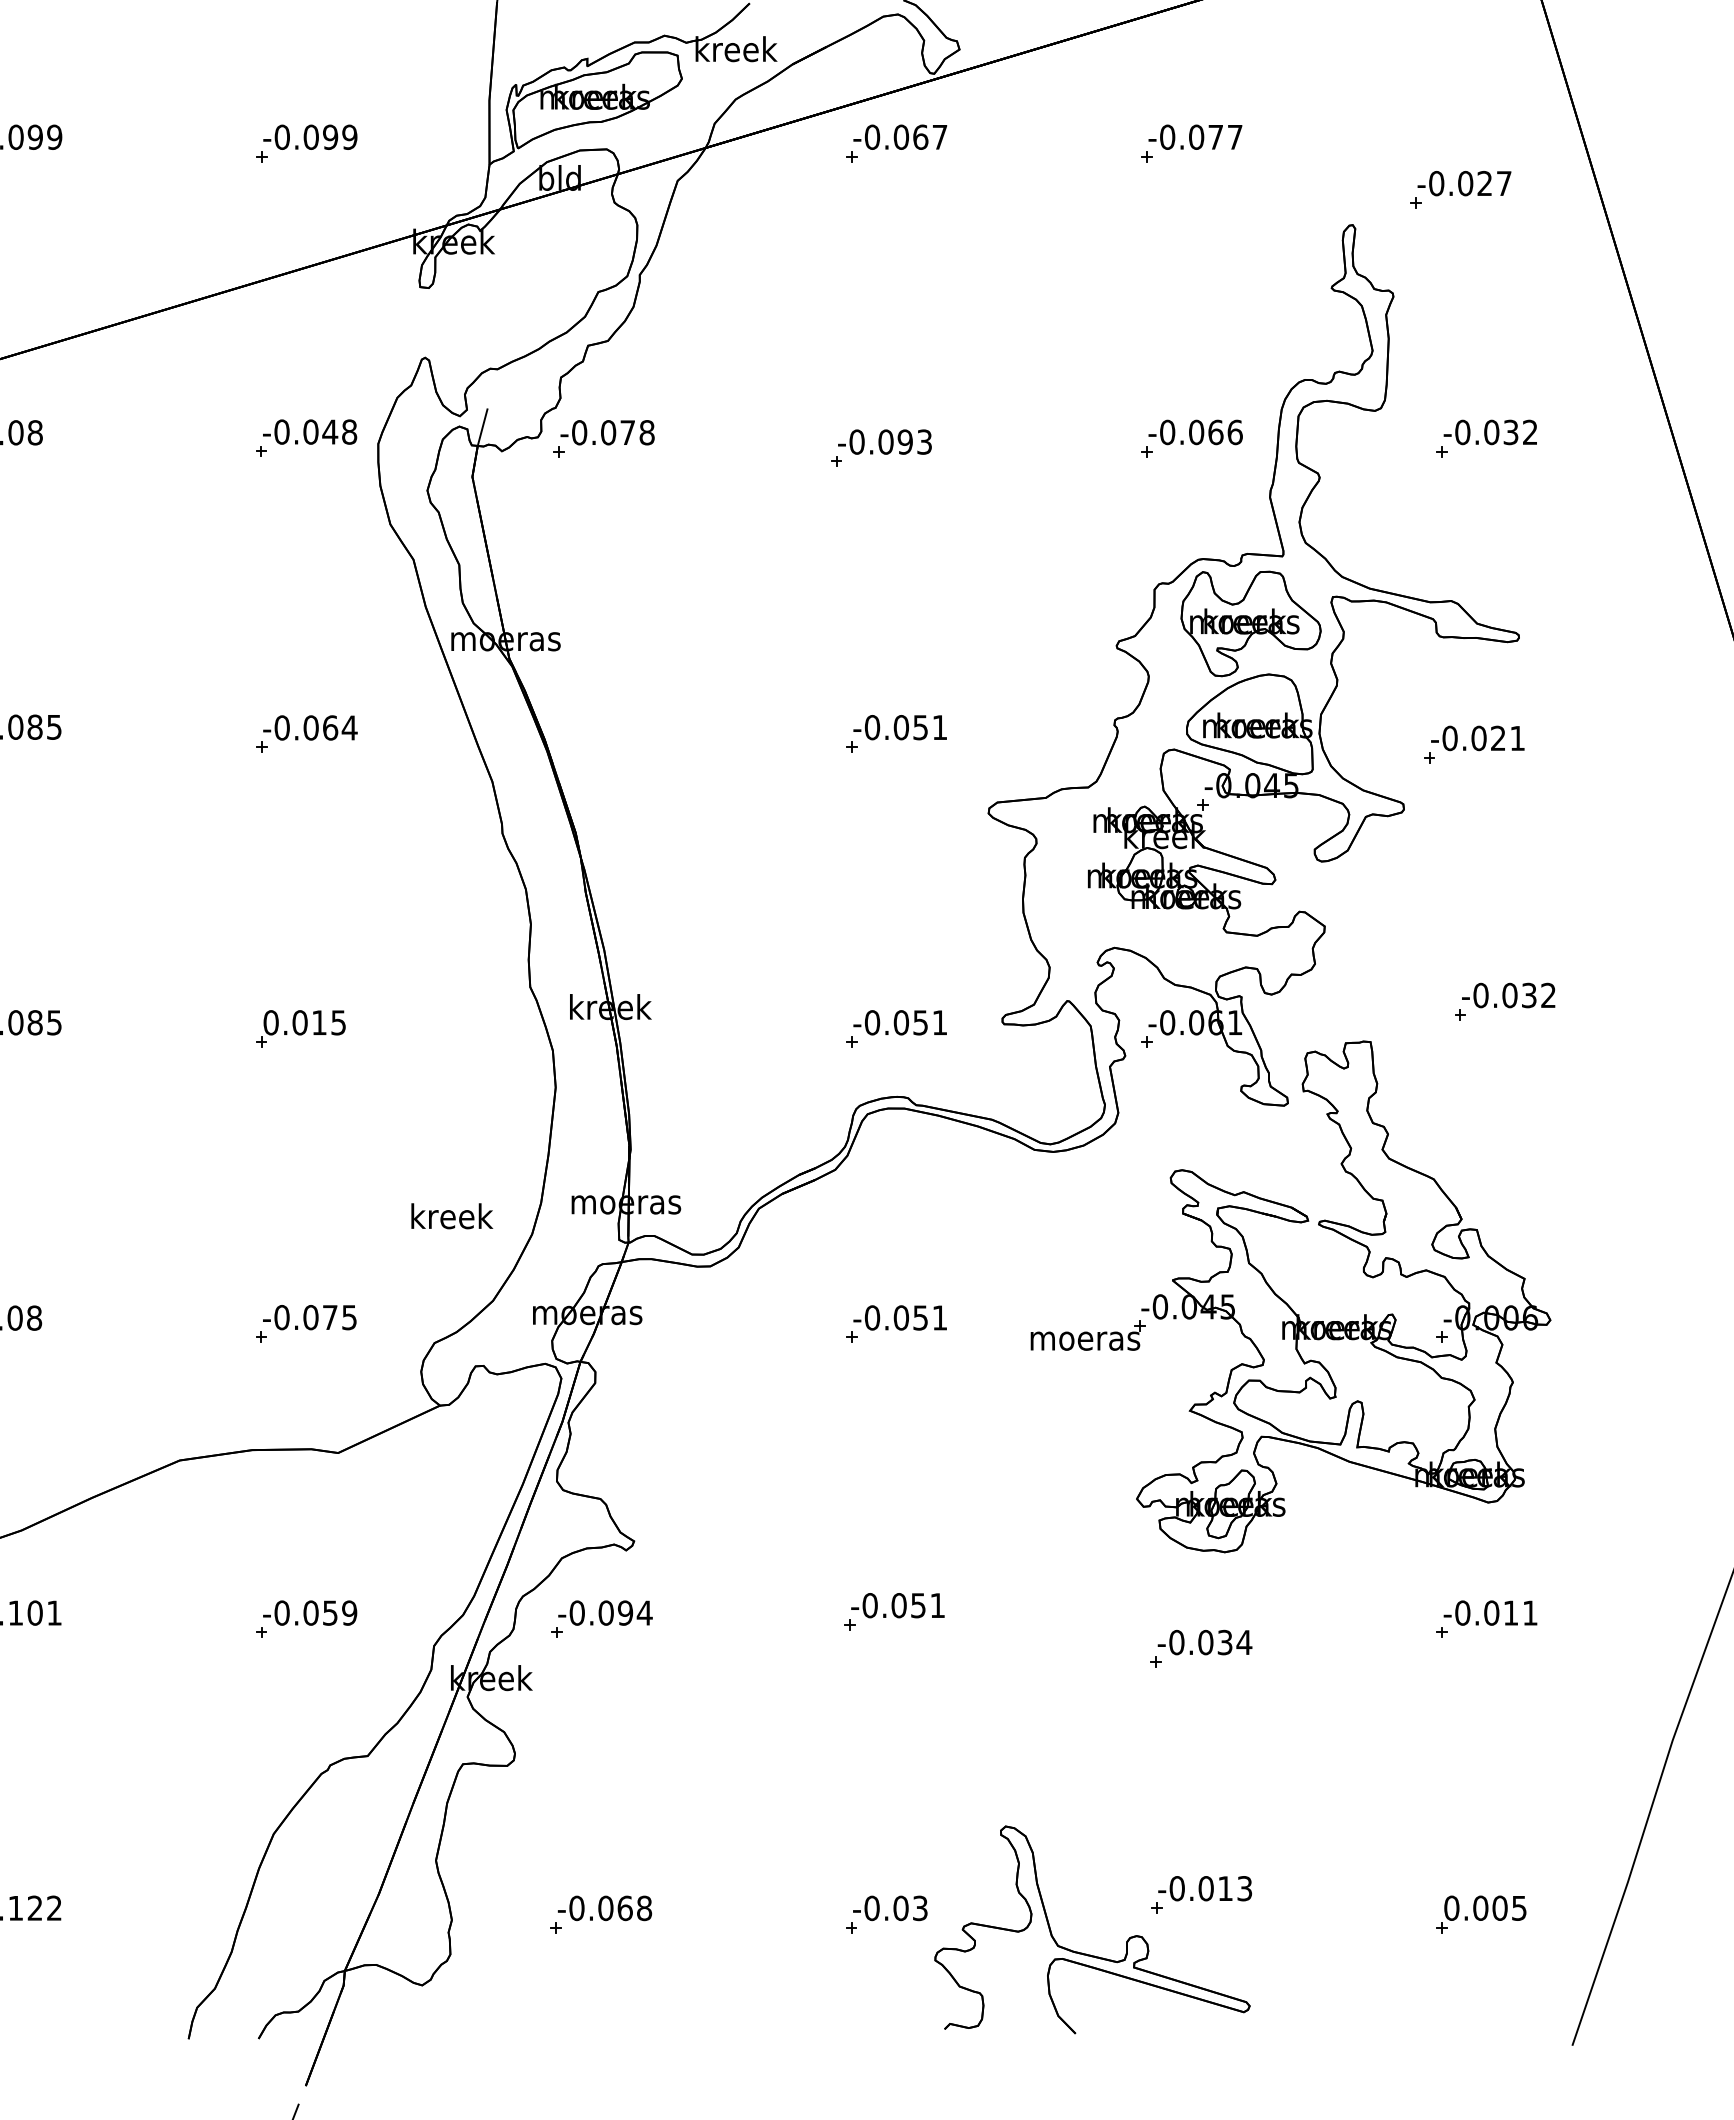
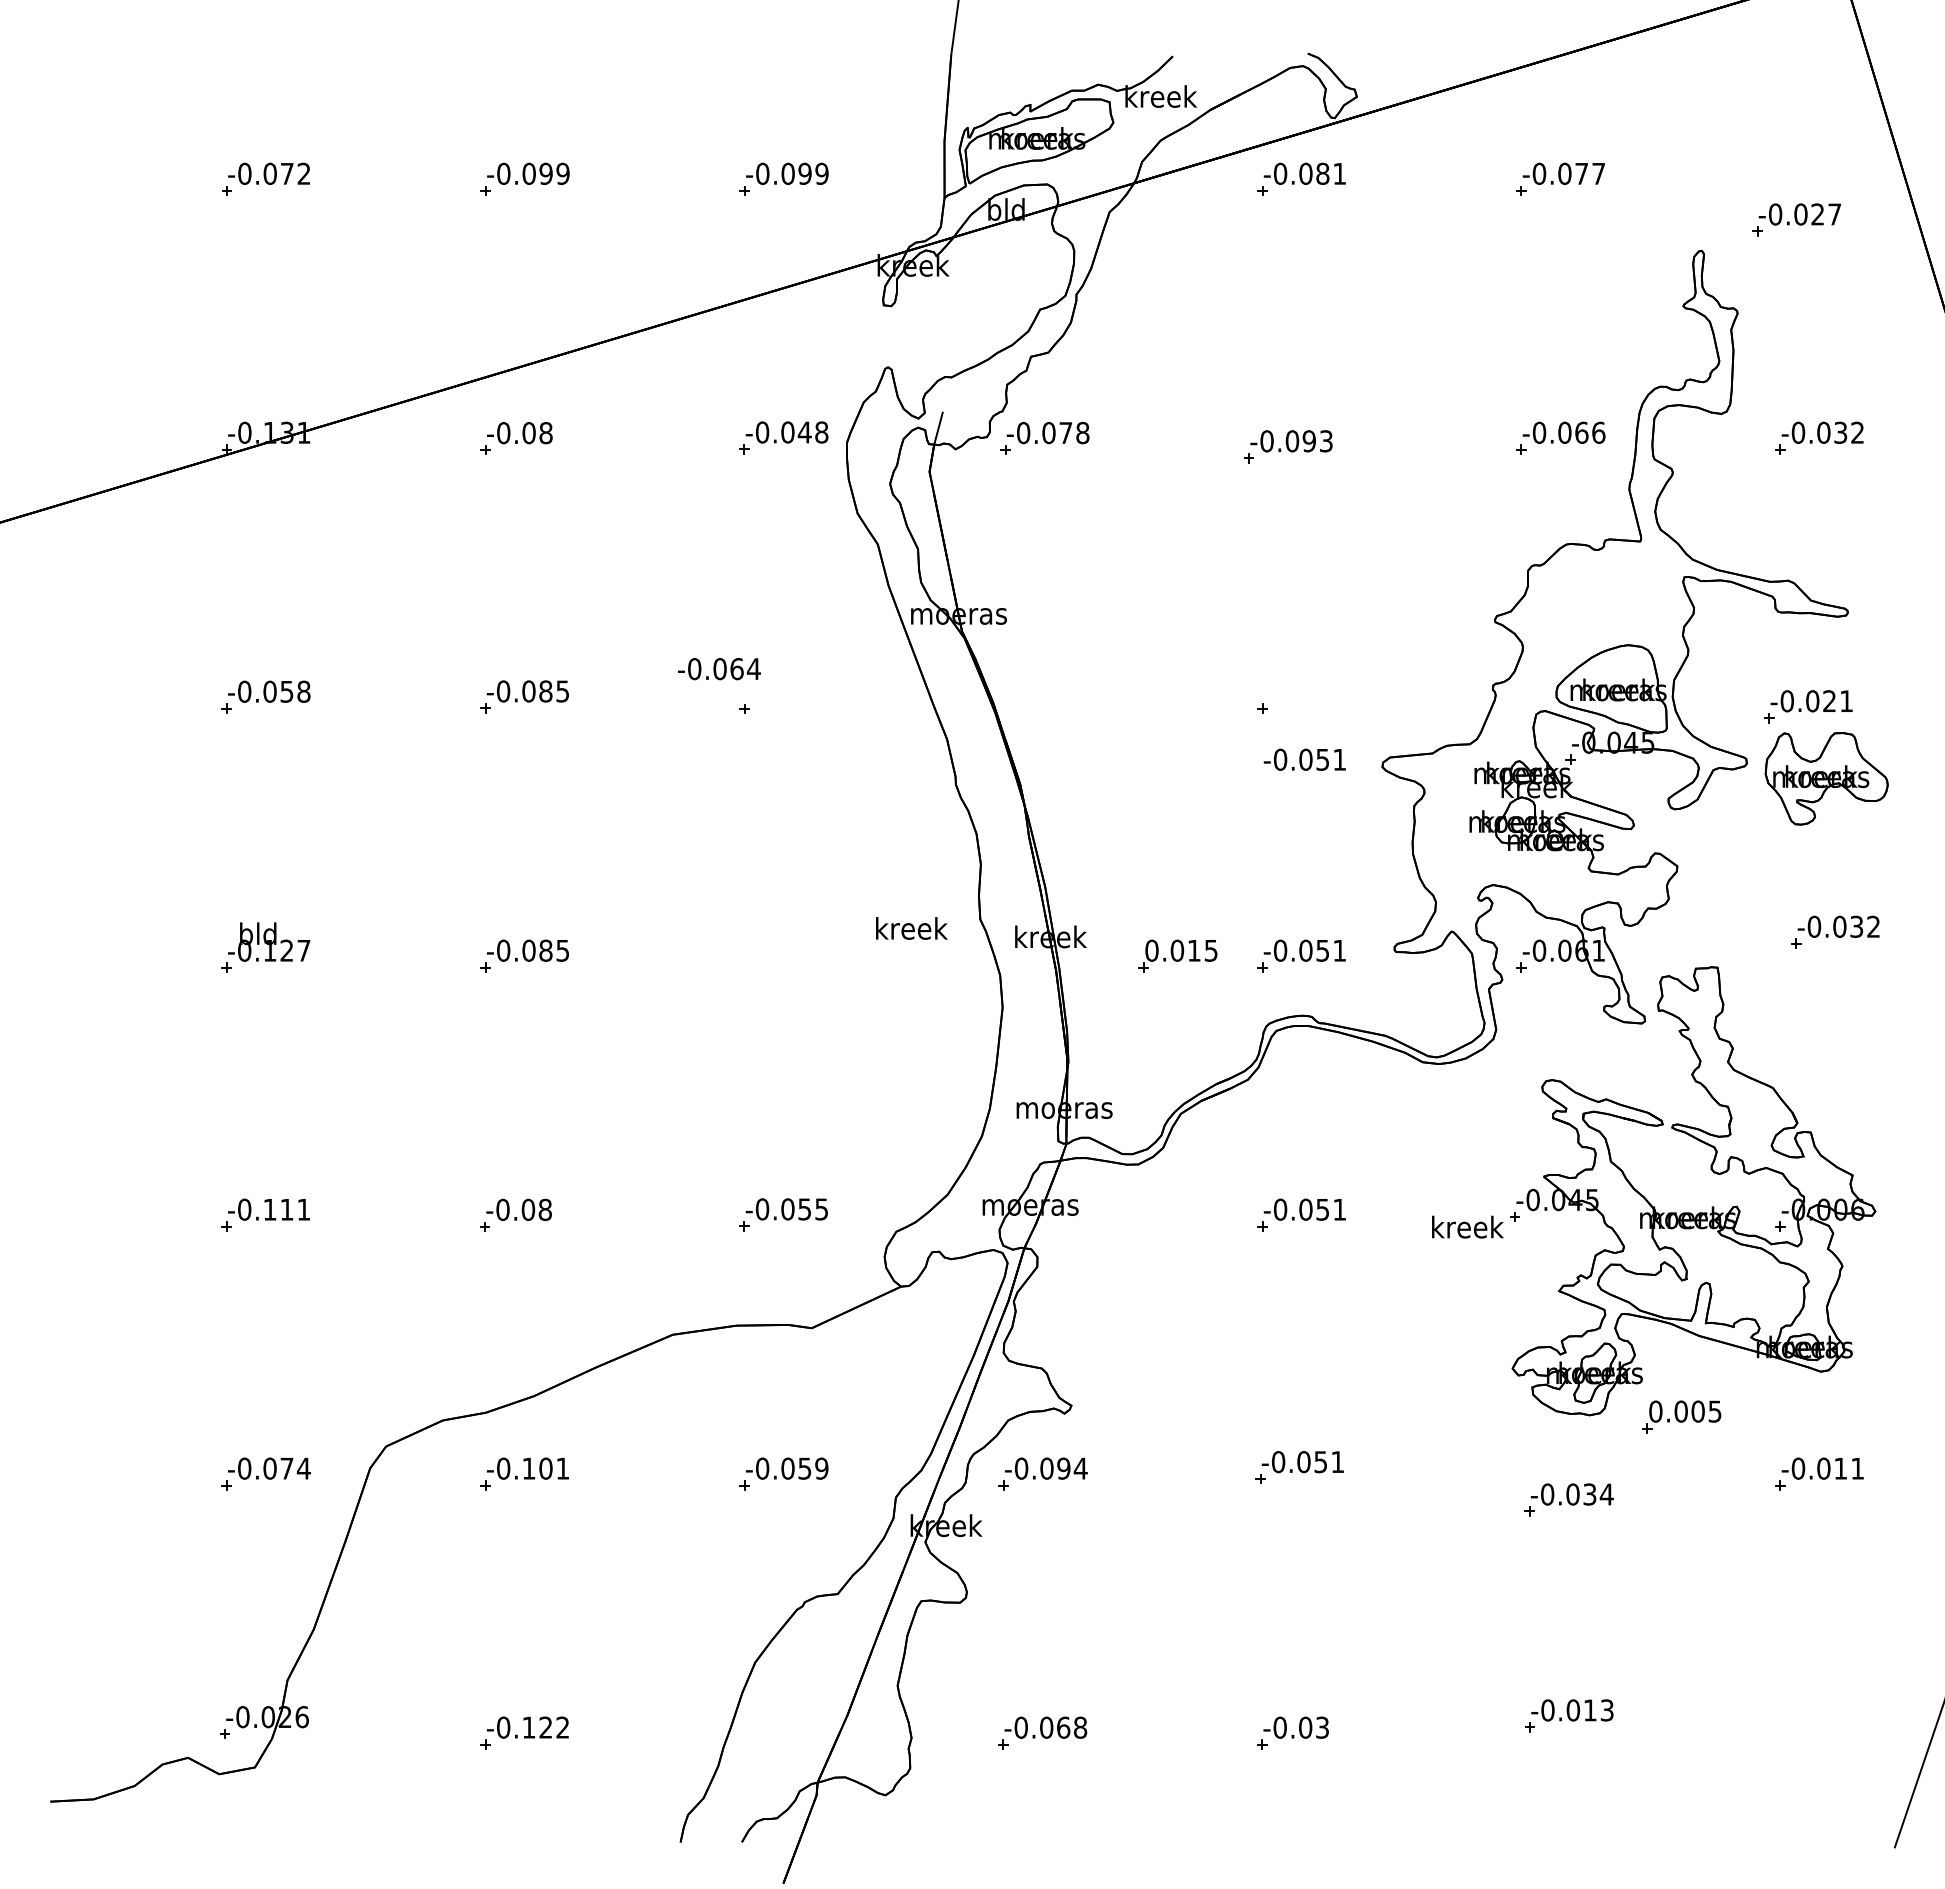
text: (929, 136) -> (1330, 173), -0.067 -> -0.081
part: (1250, 623) -> (1826, 778), moved
text: (899, 727) -> (1304, 759), moved
text: (310, 728) -> (719, 669), moved
part: (300, 1028) -> (1177, 955), moved
text: (451, 1216) -> (911, 928), moved
text: (329, 1317) -> (804, 1209), -0.075 -> -0.055
text: (1085, 1337) -> (1467, 1226), moeras -> kreek
part: (1481, 1913) -> (1681, 1416), moved
part: (1087, 1953) -> (1469, 1767), removed

